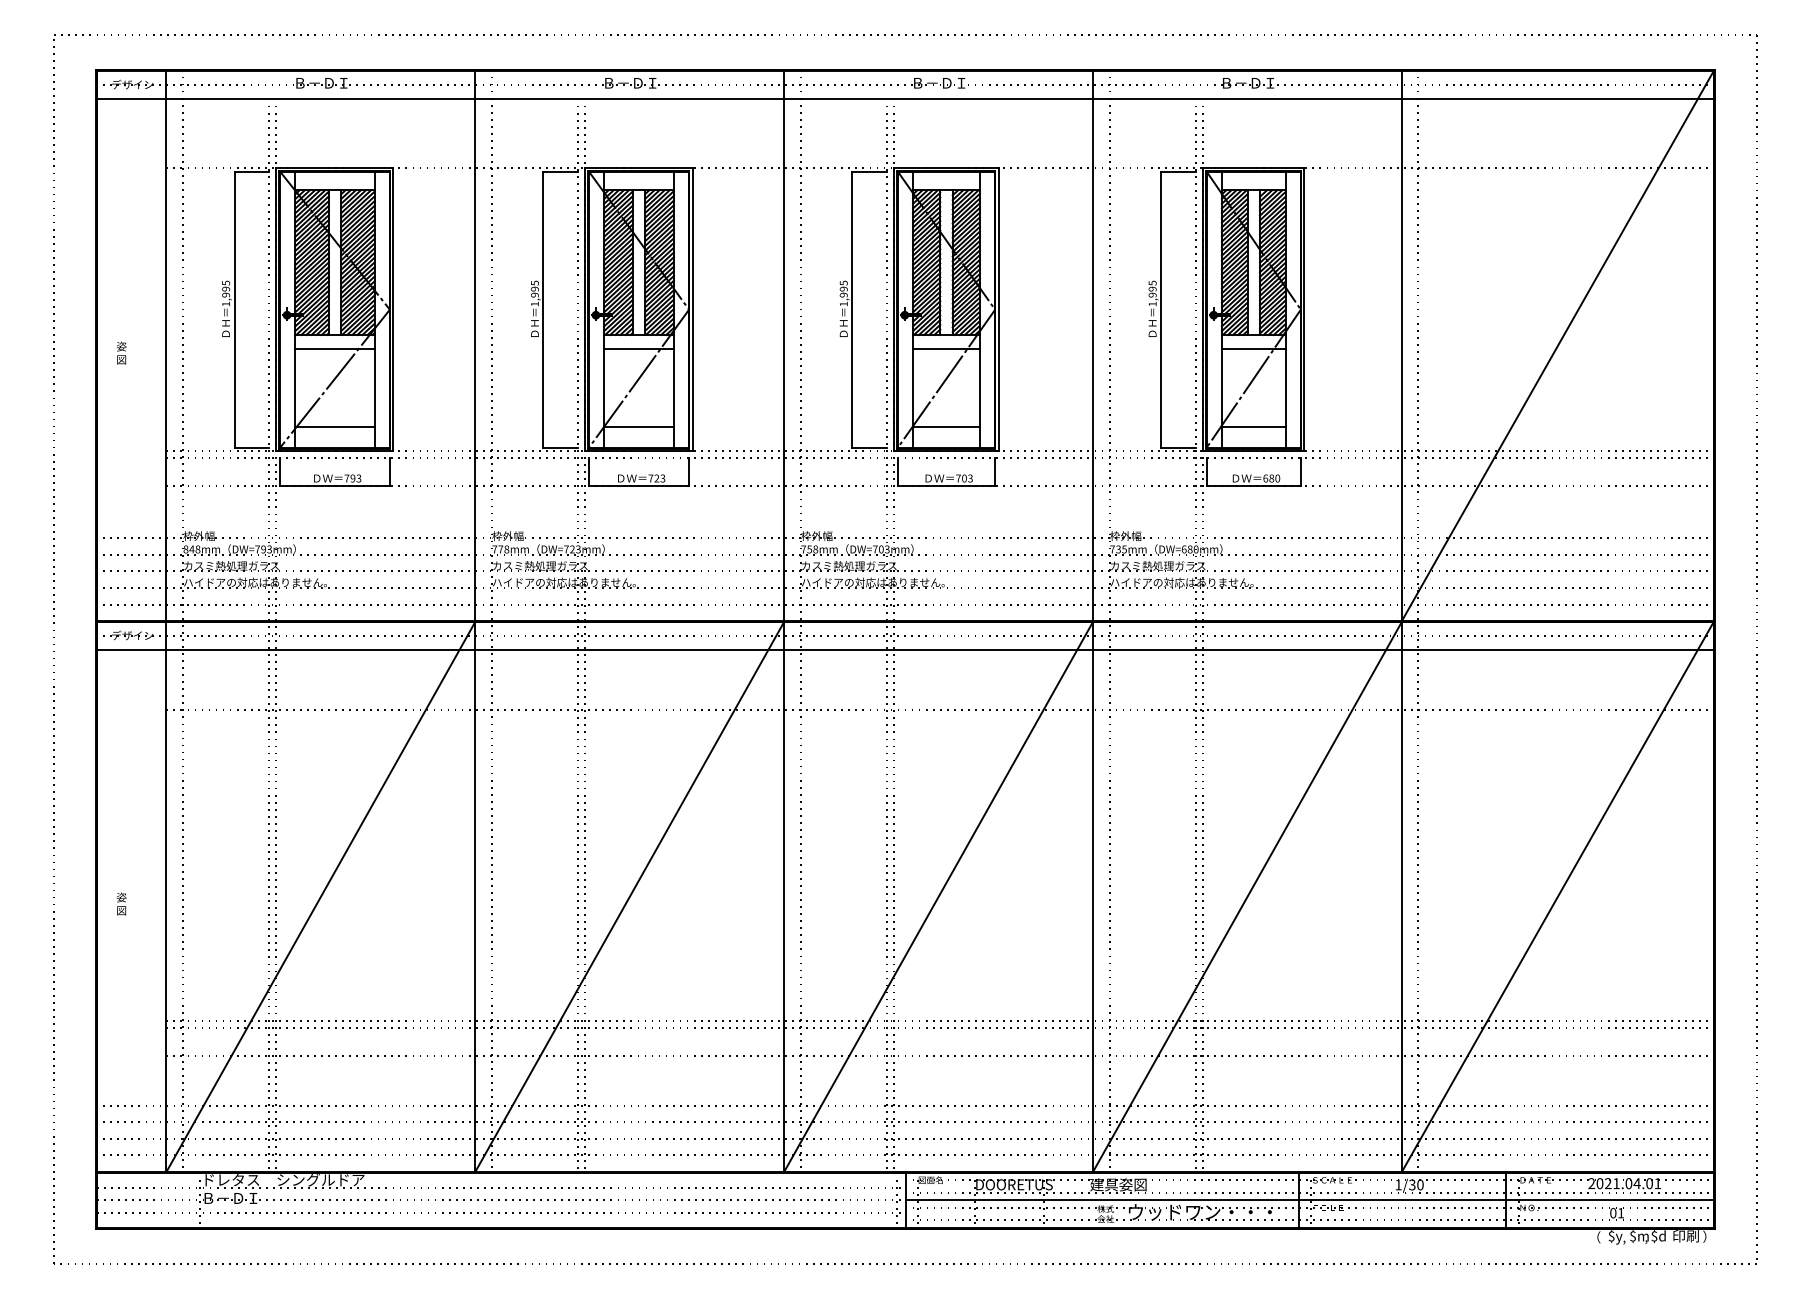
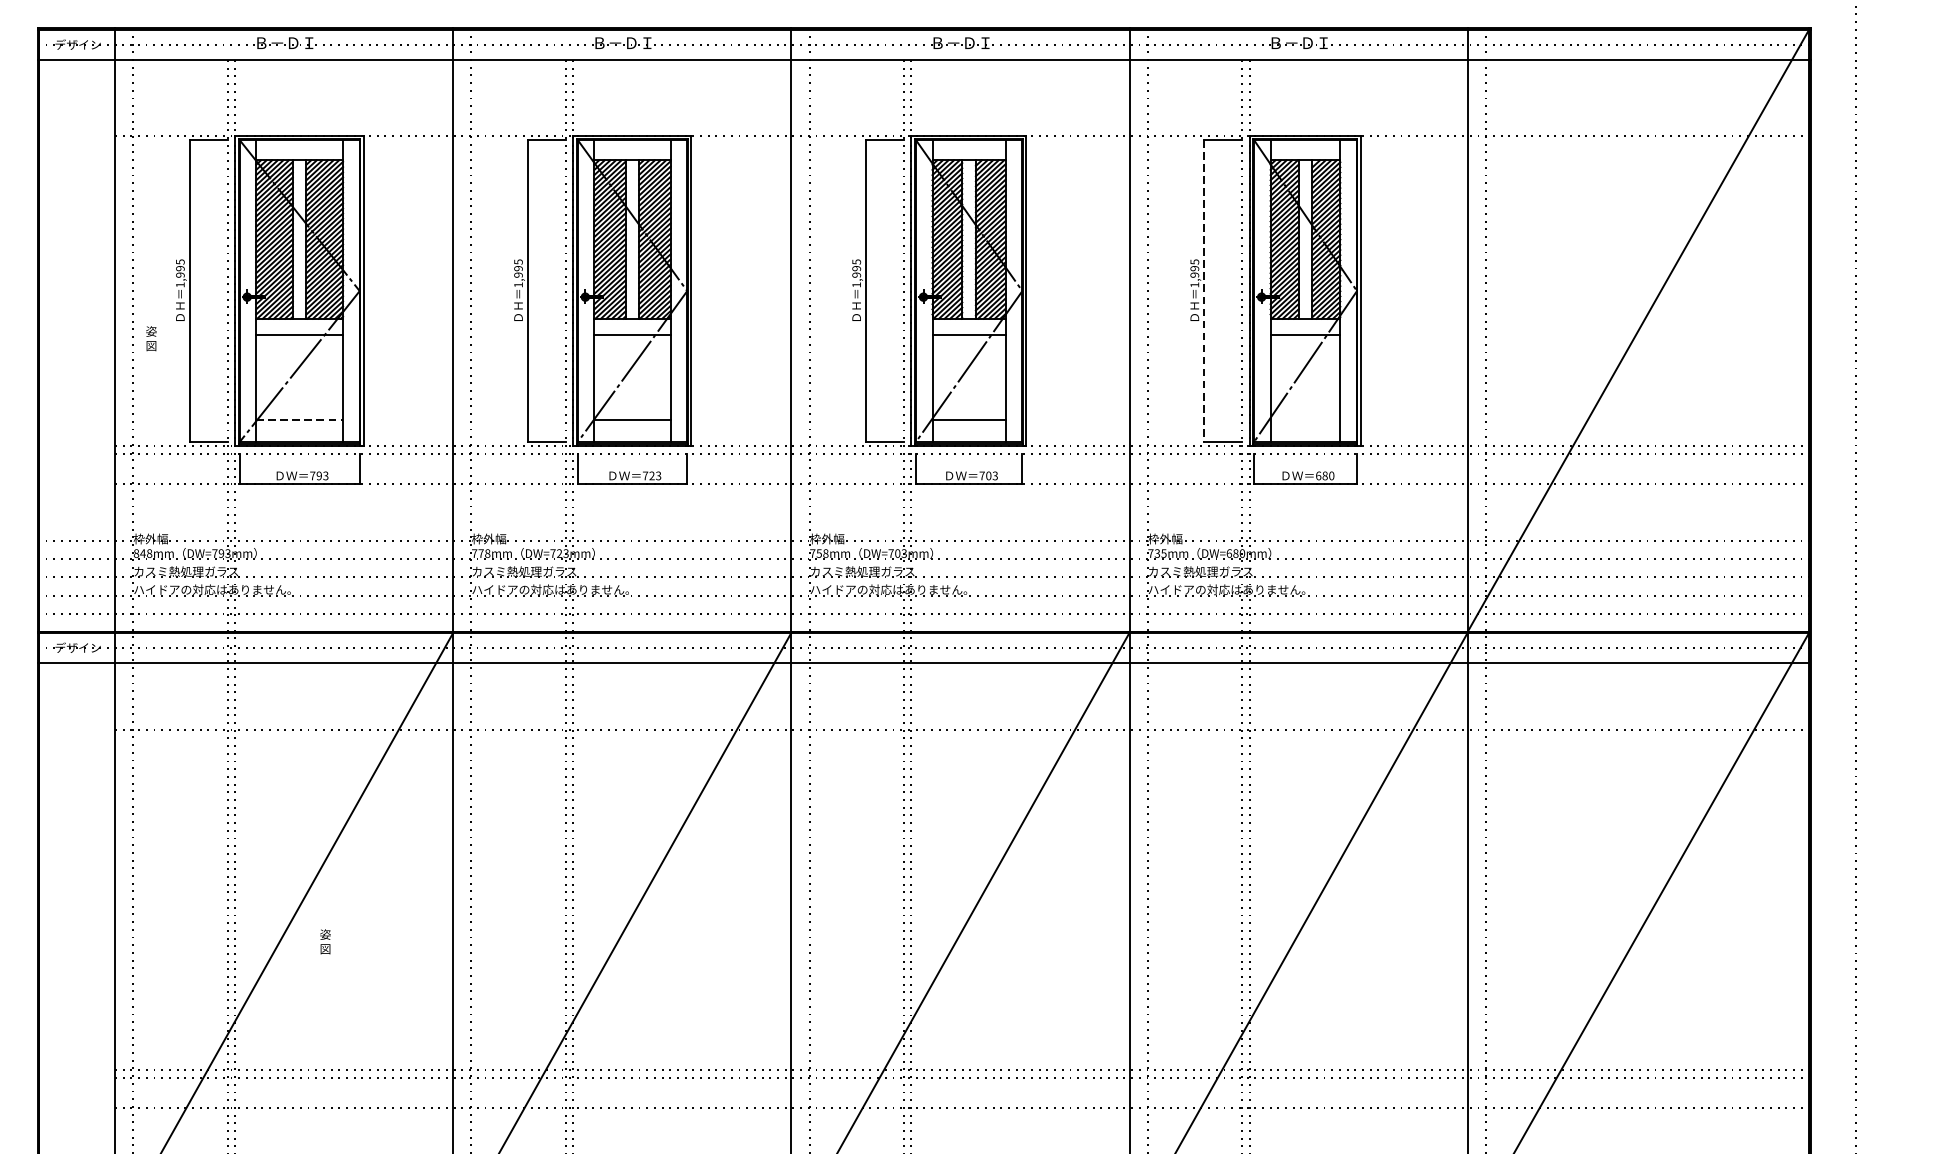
line: (1161, 310) -> (1204, 291), solid -> dashed
text: (121, 352) -> (151, 337), moved
line: (335, 427) -> (300, 420), solid -> dashed
line: (1253, 427) -> (1305, 420), removed
text: (121, 903) -> (325, 941), moved

